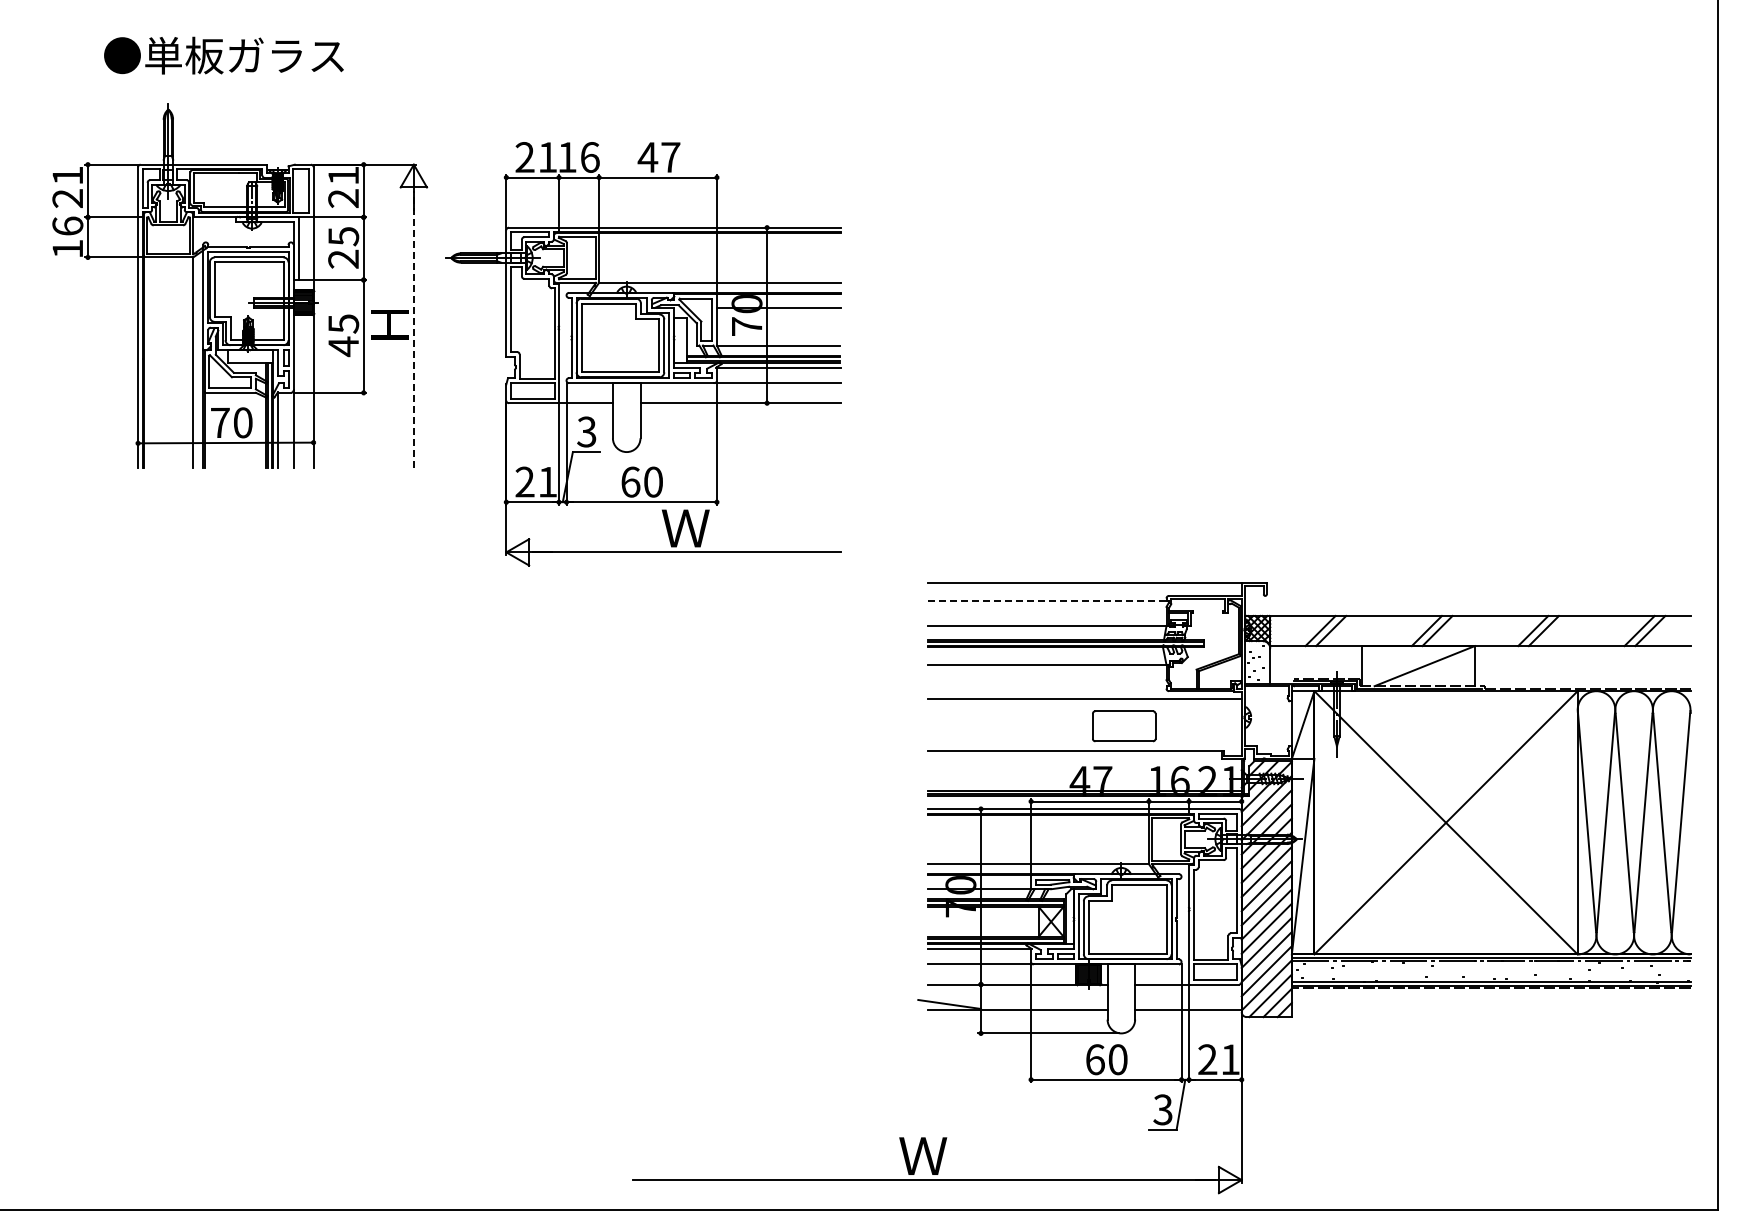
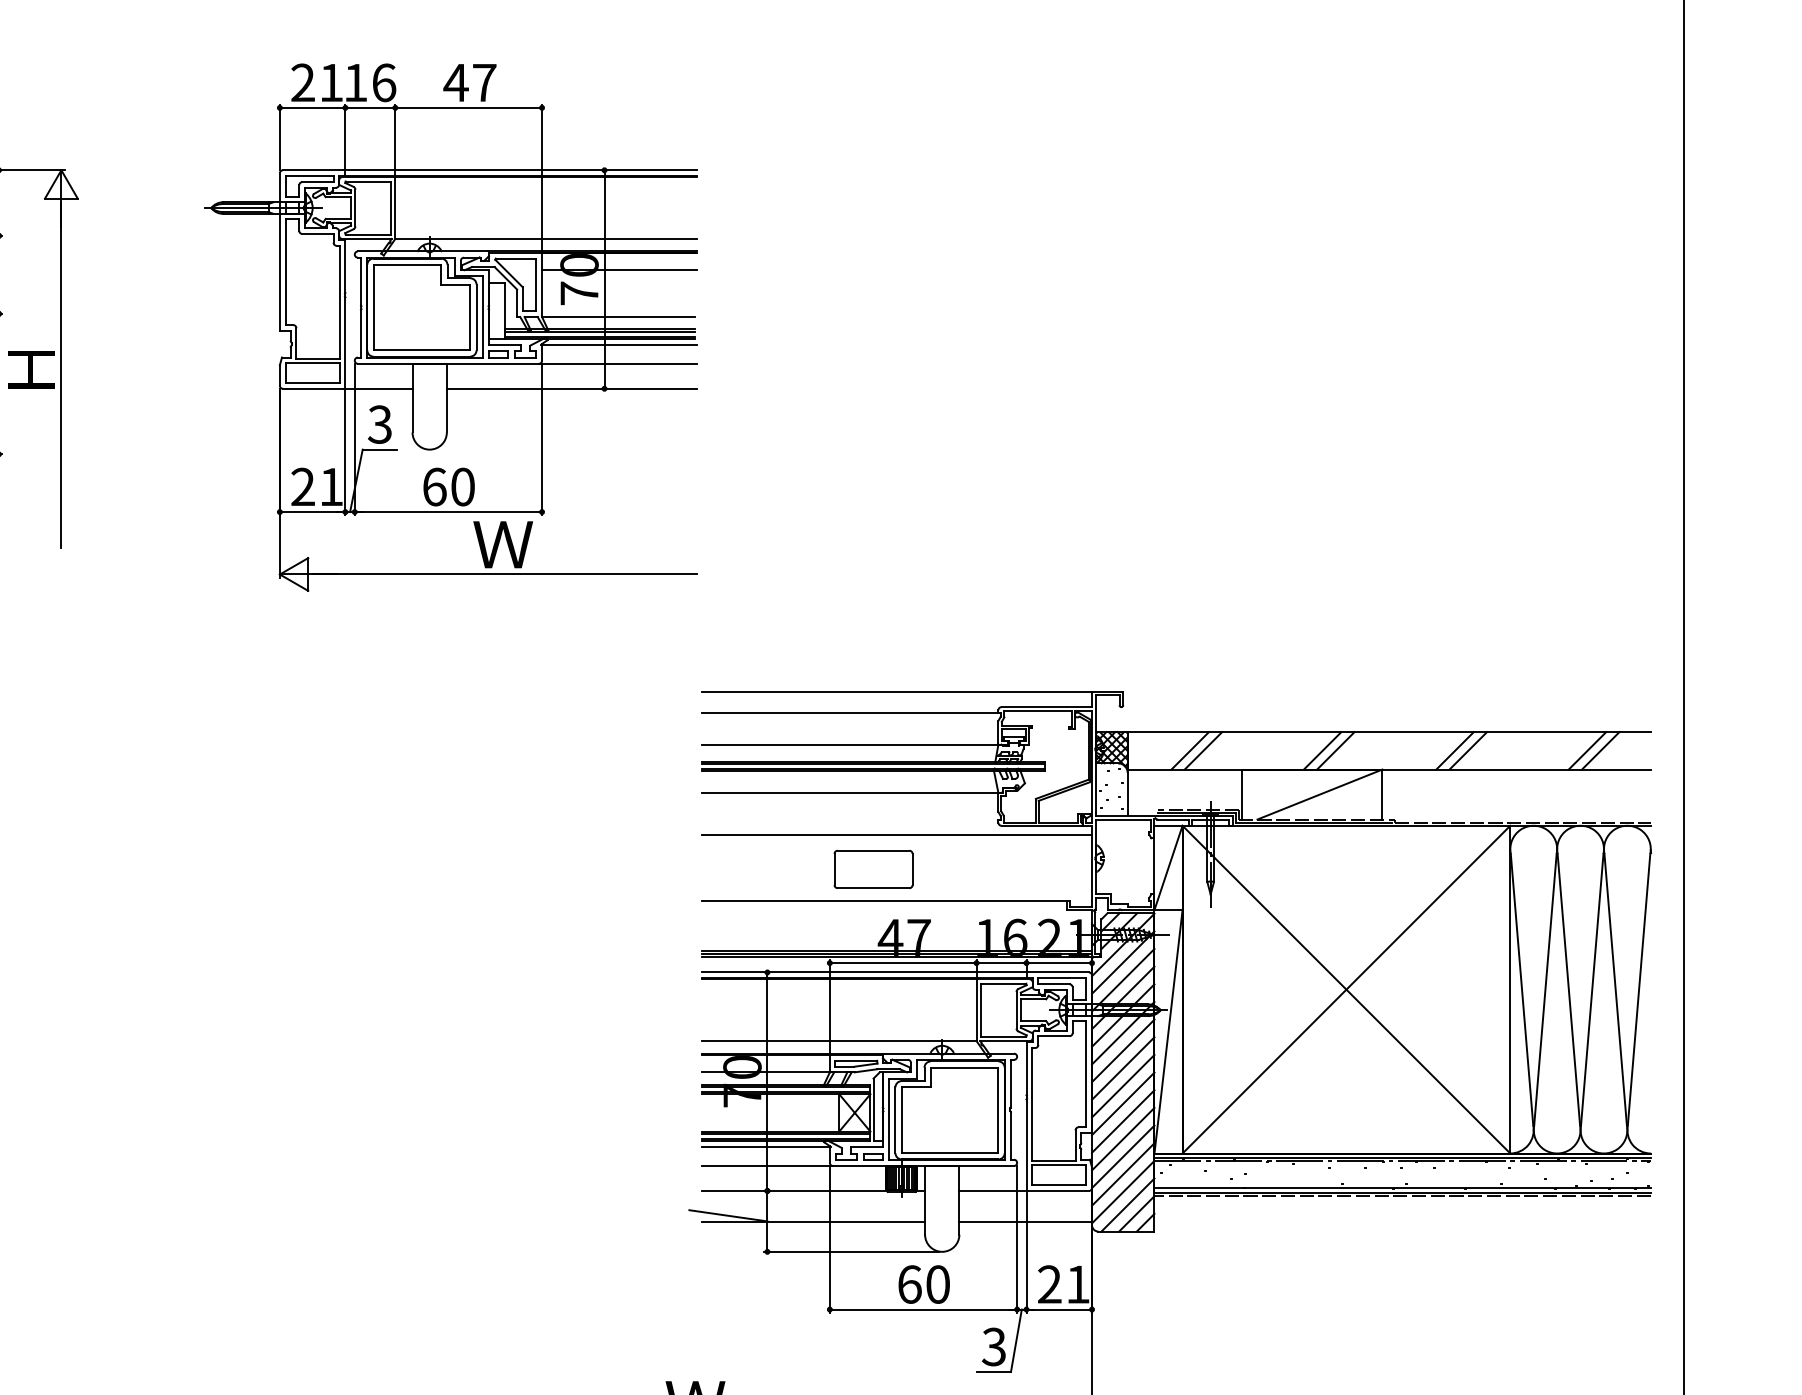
line: (413, 329) -> (60, 375), dashed -> solid
part: (643, 354) -> (450, 328), moved
line: (1047, 600) -> (850, 712), dashed -> solid
part: (1124, 726) -> (873, 869), moved

